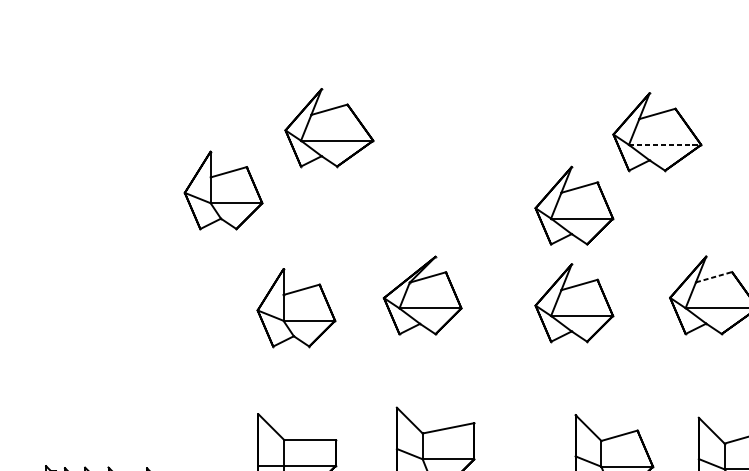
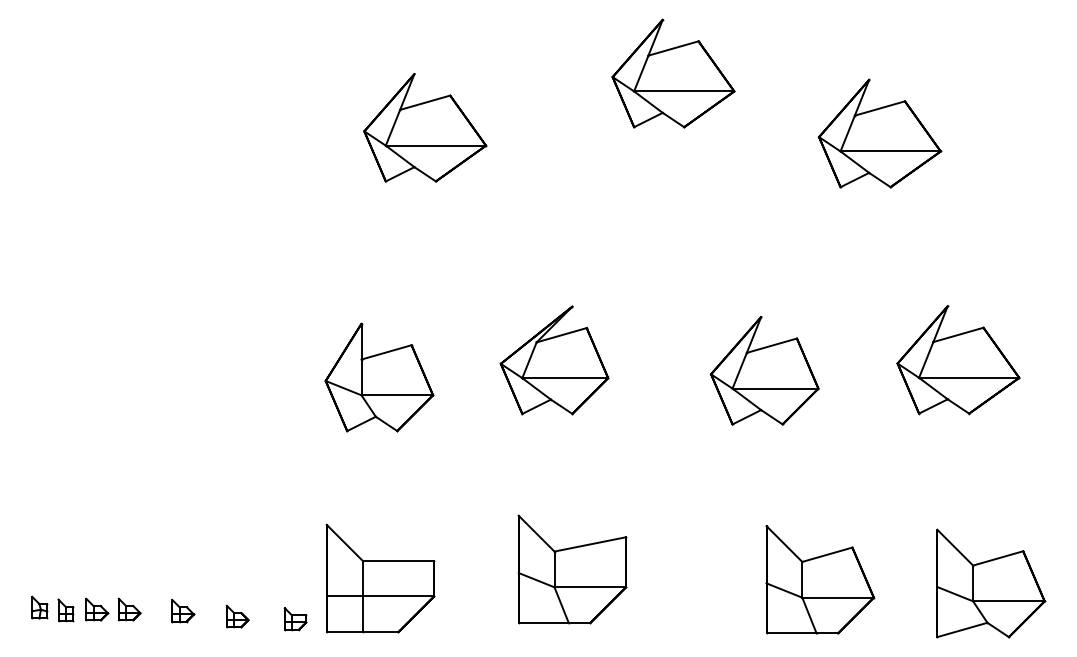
part: (508, 88) -> (673, 73), added
line: (665, 144) -> (891, 151), dashed -> solid
part: (223, 190) -> (278, 214), removed
part: (574, 205) -> (764, 235), removed
line: (714, 276) -> (958, 334), dashed -> solid

